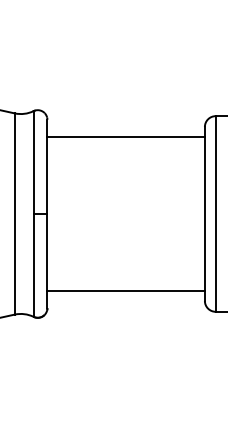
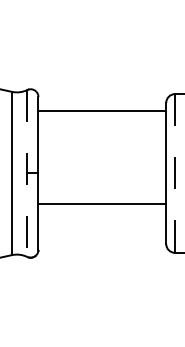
line: (33, 214) -> (27, 173), solid -> dashed
line: (216, 215) -> (175, 174), solid -> dashed
line: (126, 291) -> (102, 204), moved

